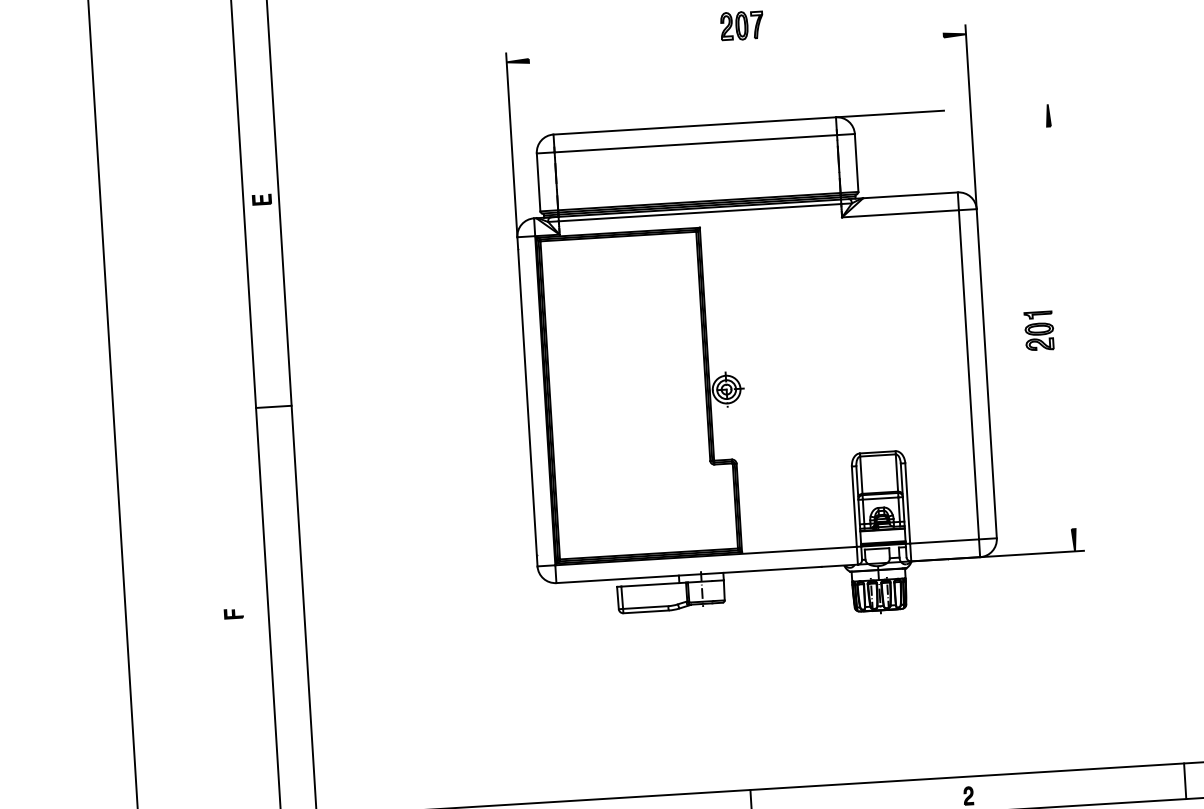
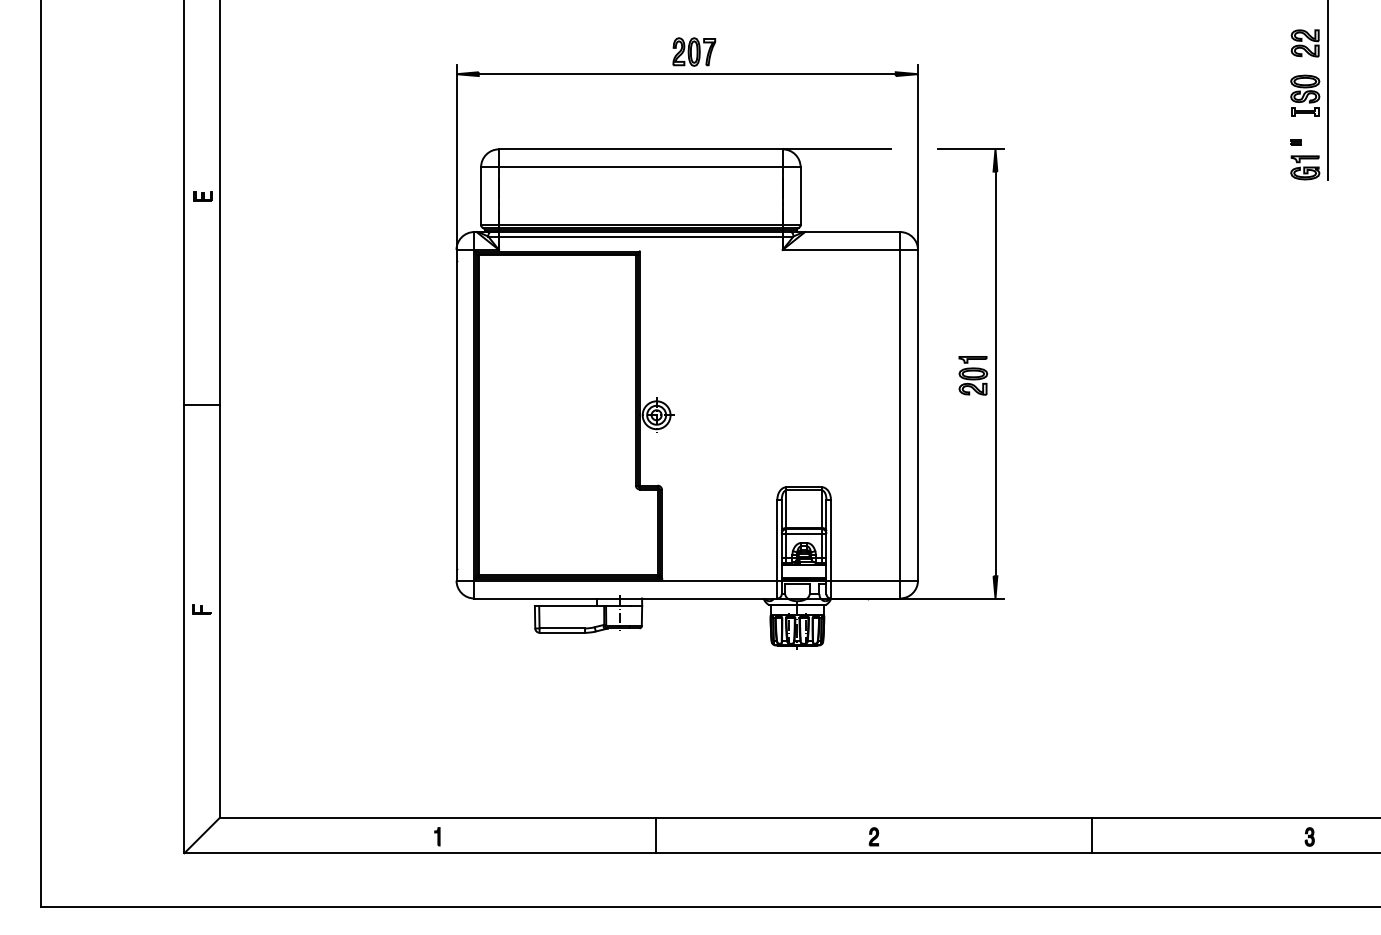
line: (735, 48) -> (686, 74), added
line: (1023, 105) -> (971, 149), added
line: (1061, 327) -> (995, 373), added
part: (233, 613) -> (201, 609), moved

